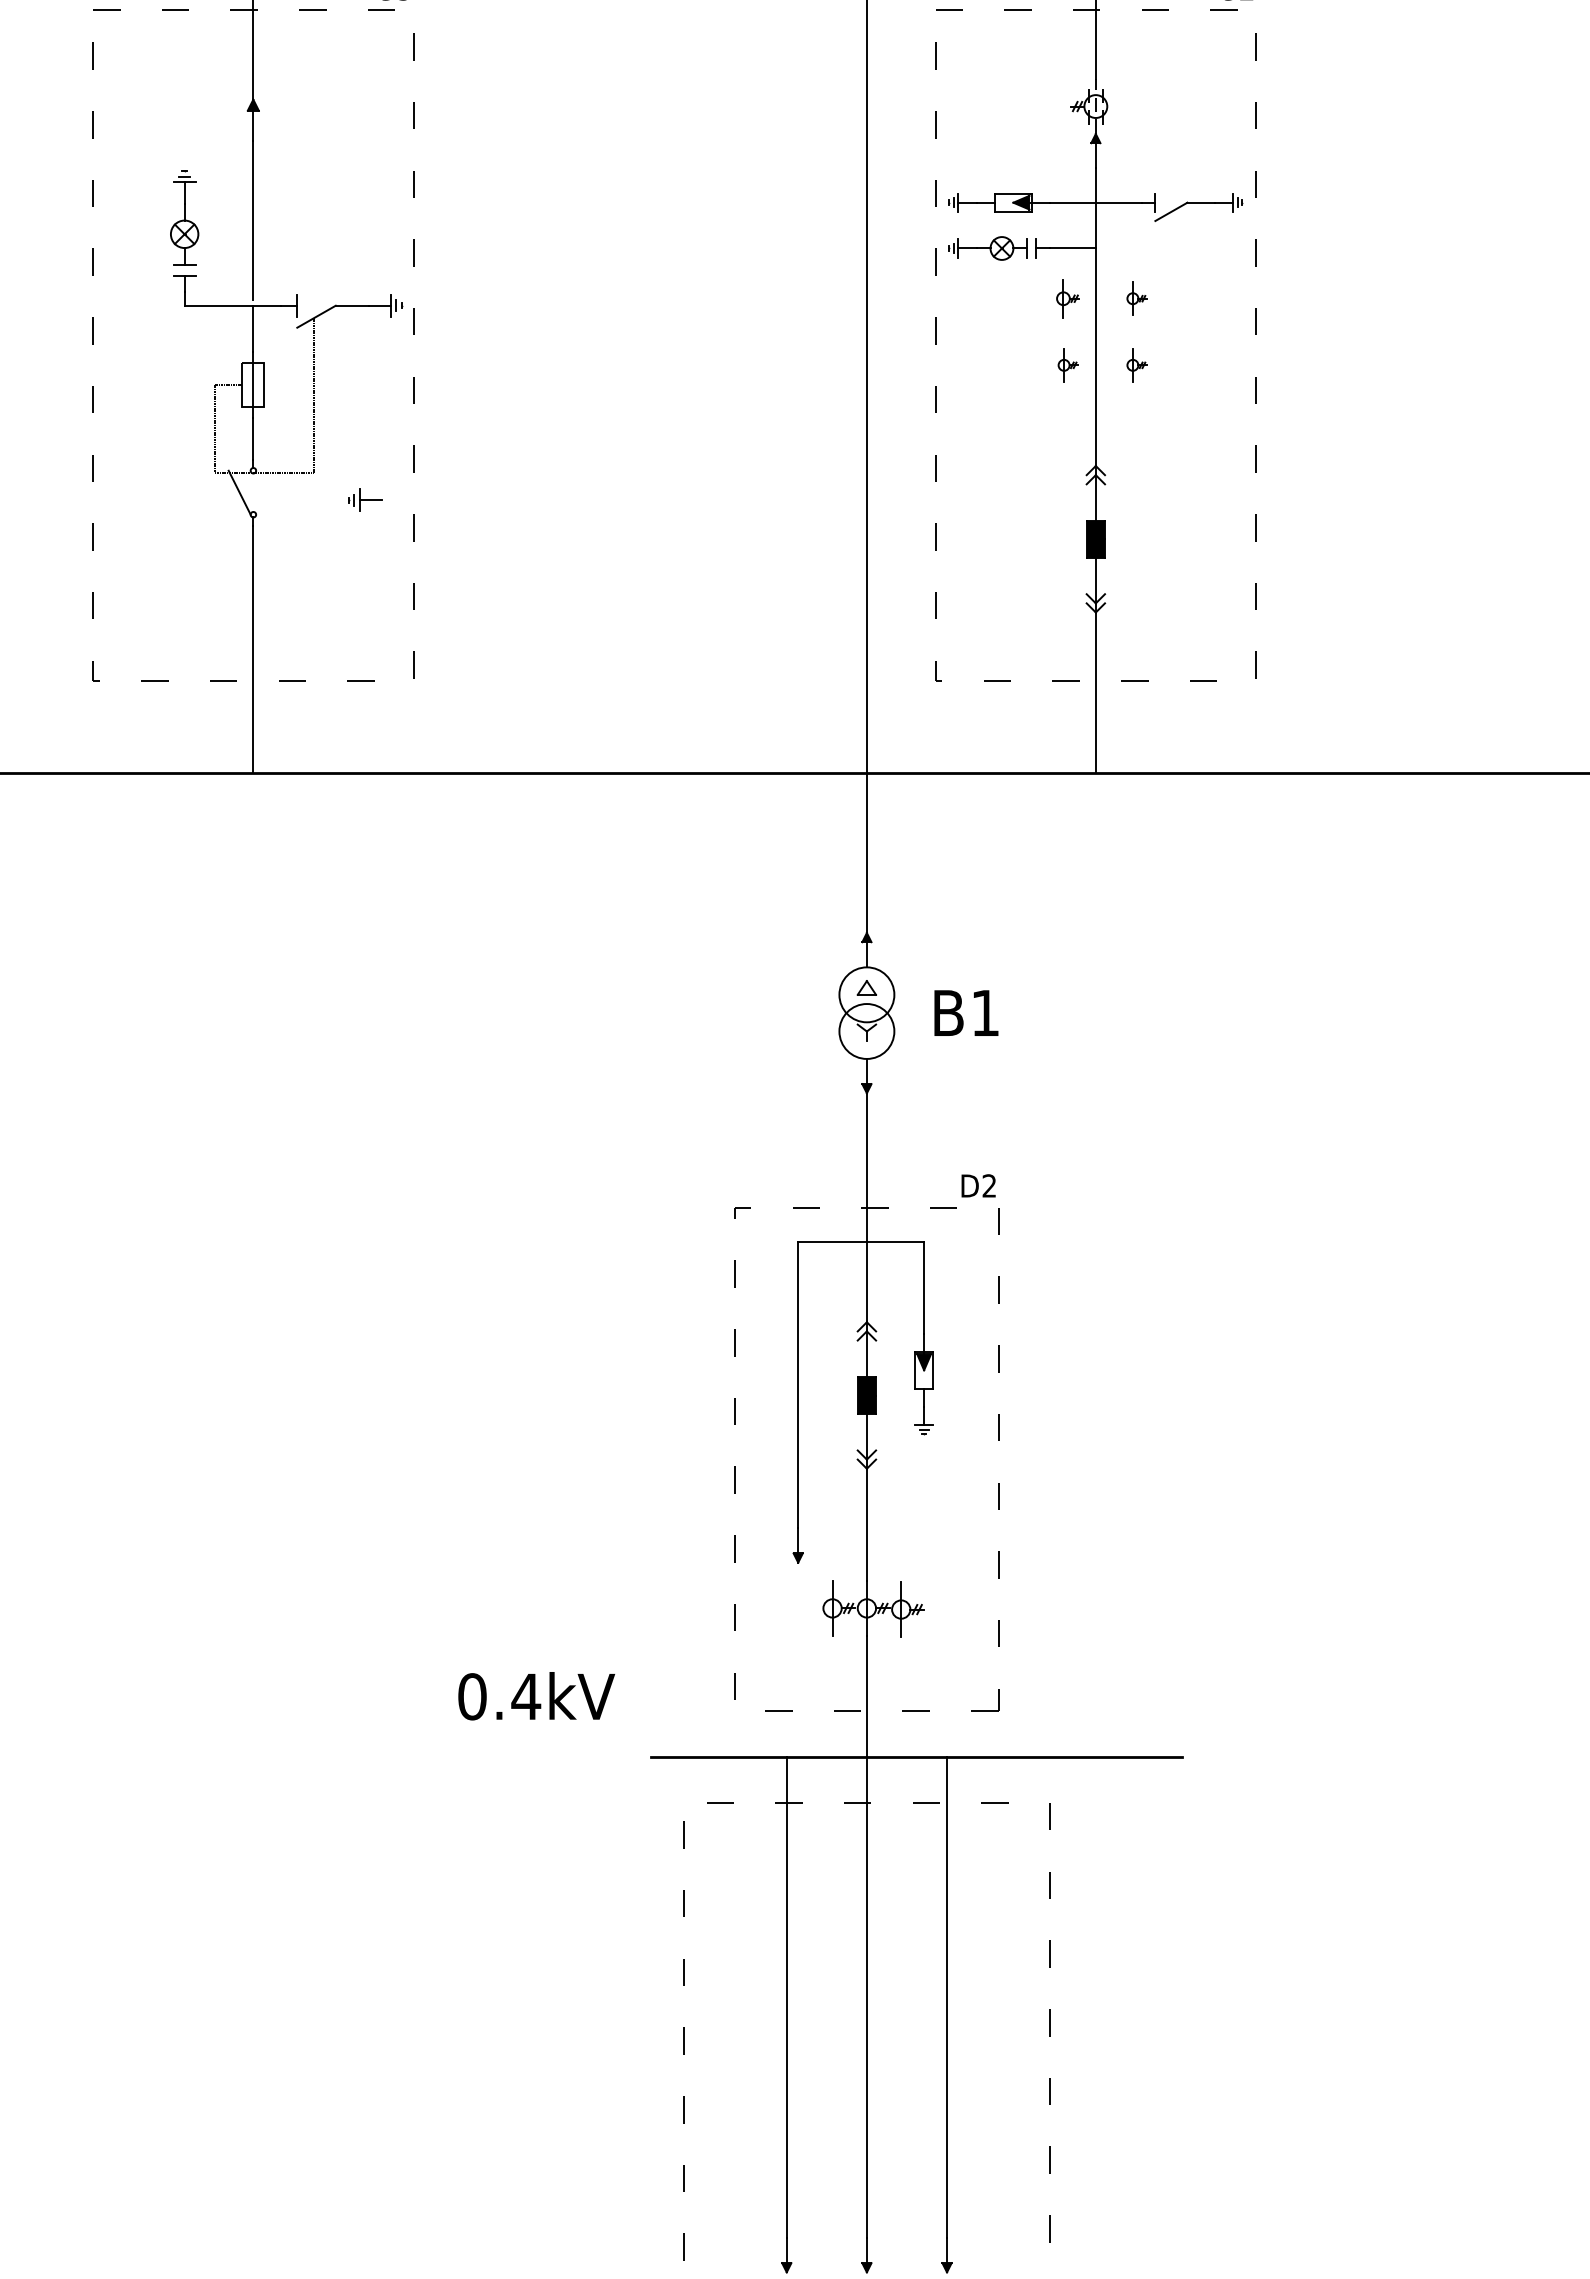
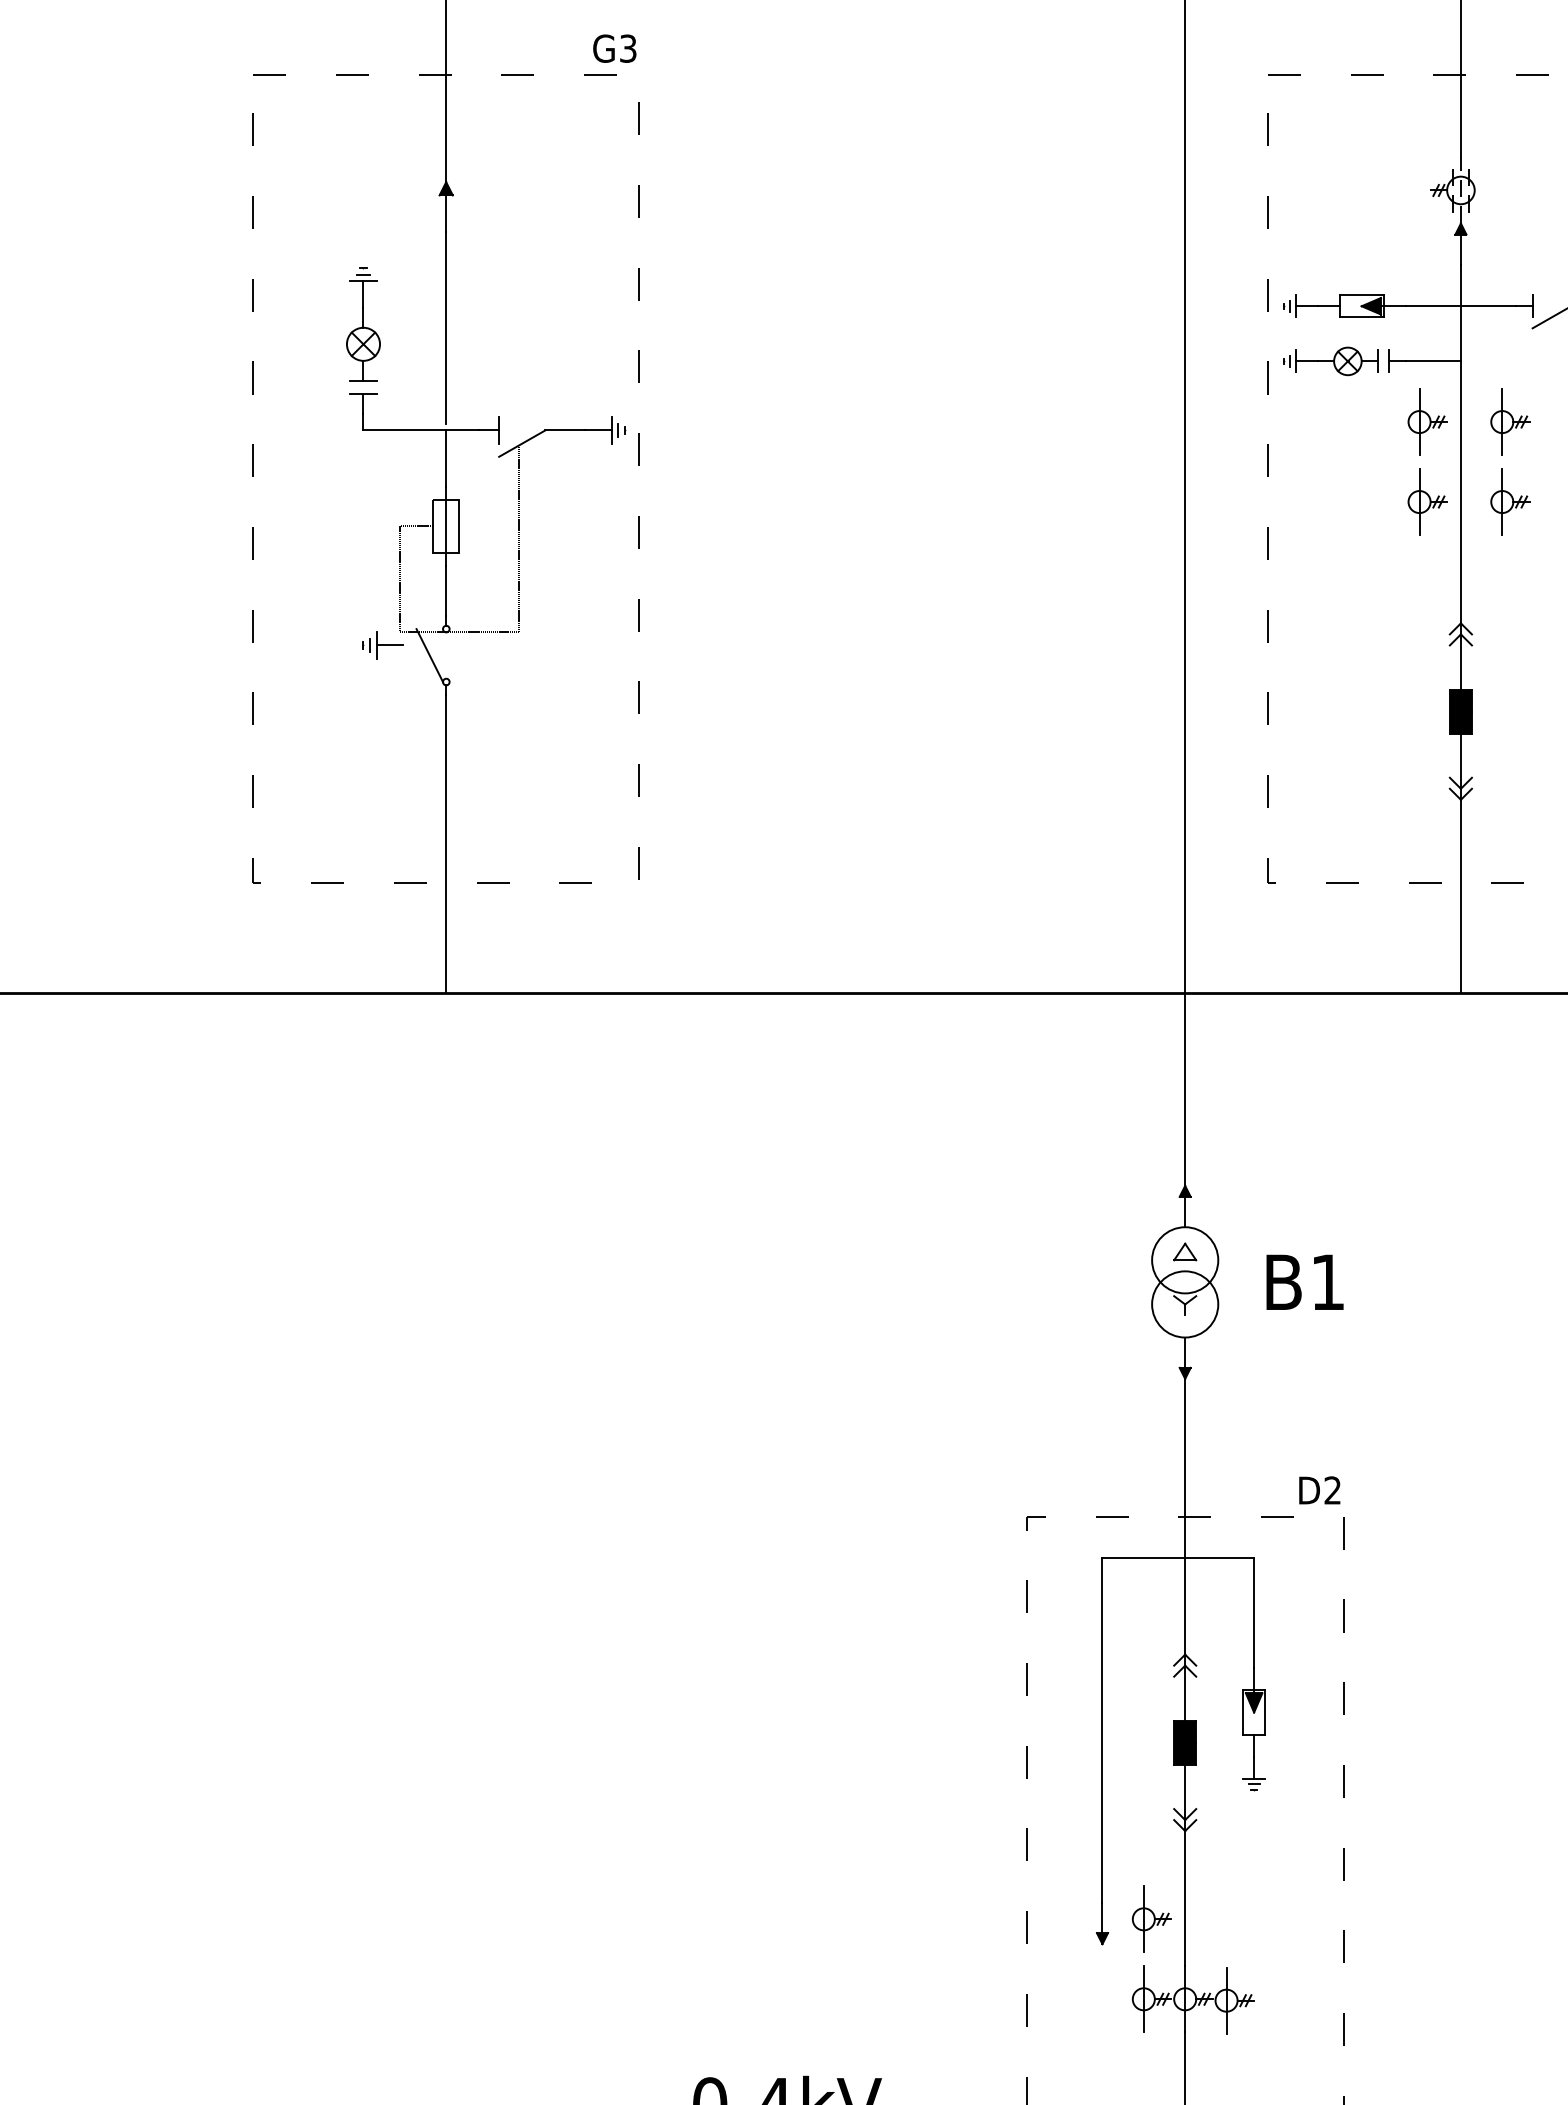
part: (1067, 298) -> (1426, 421), size x1.43
part: (1136, 298) -> (1509, 421), size x1.67
part: (1067, 365) -> (1426, 502), size x1.67
part: (1136, 365) -> (1509, 502), size x1.67
part: (365, 499) -> (383, 644), moved
part: (838, 1542) -> (1150, 1919), added

